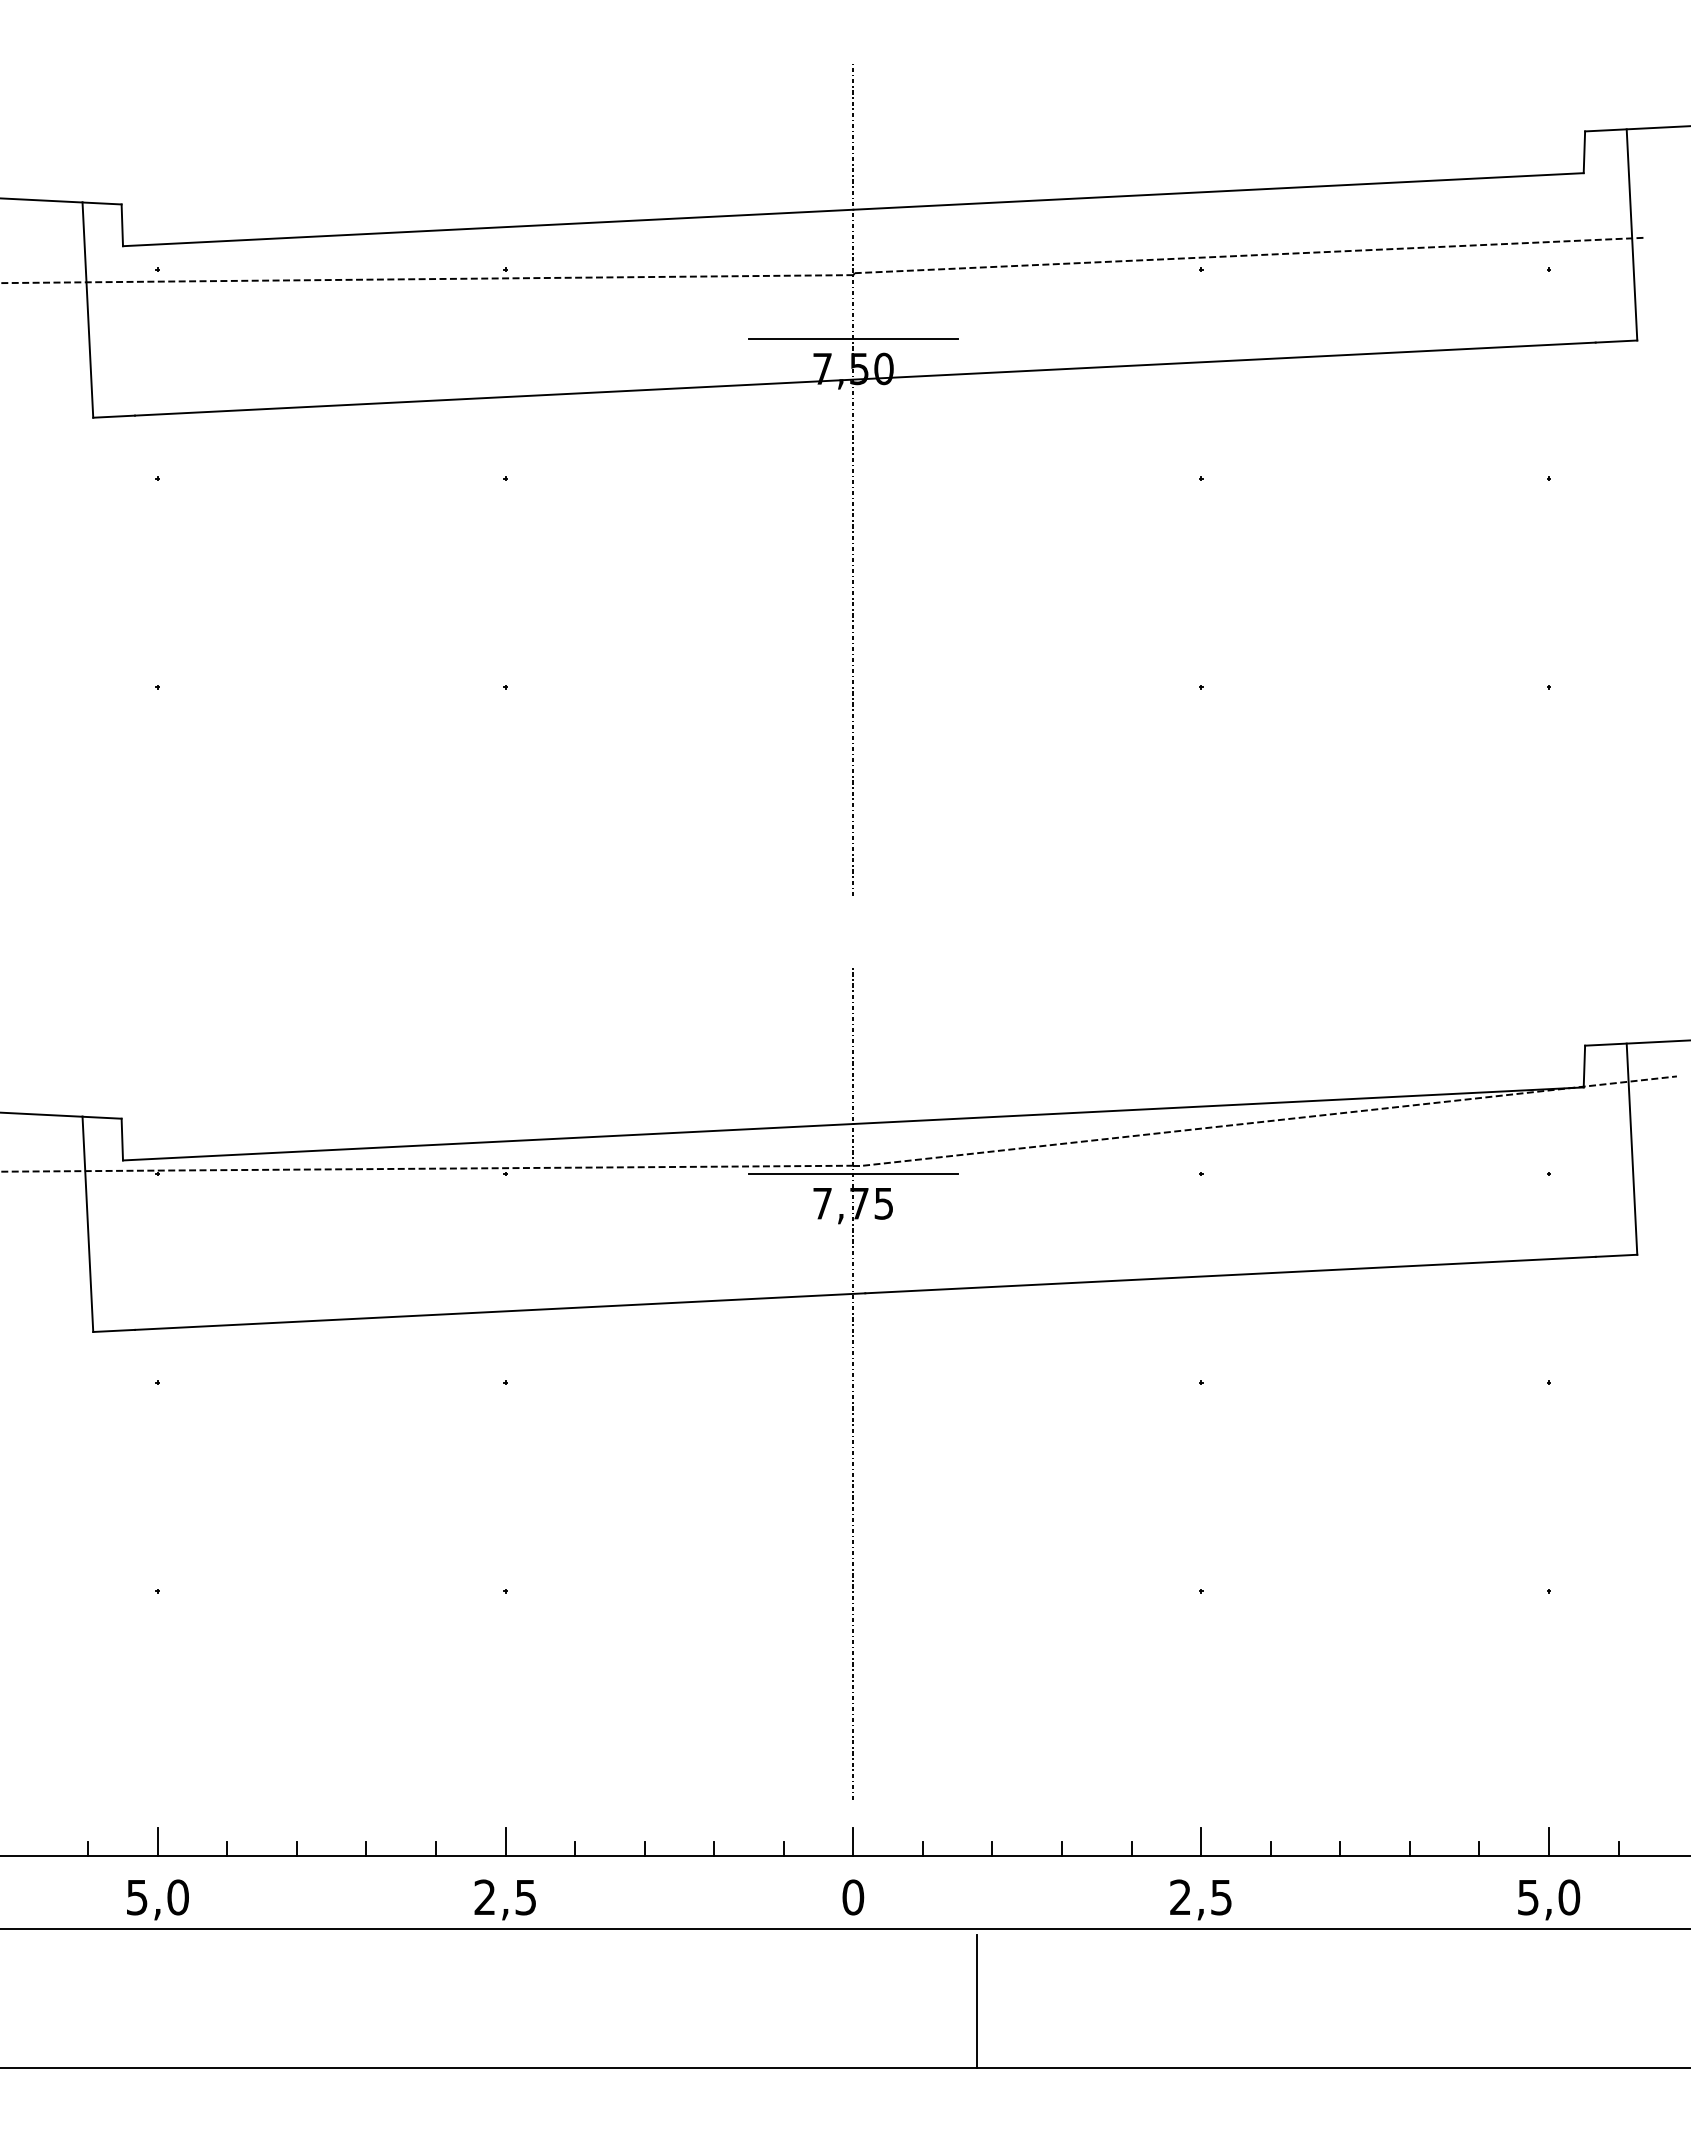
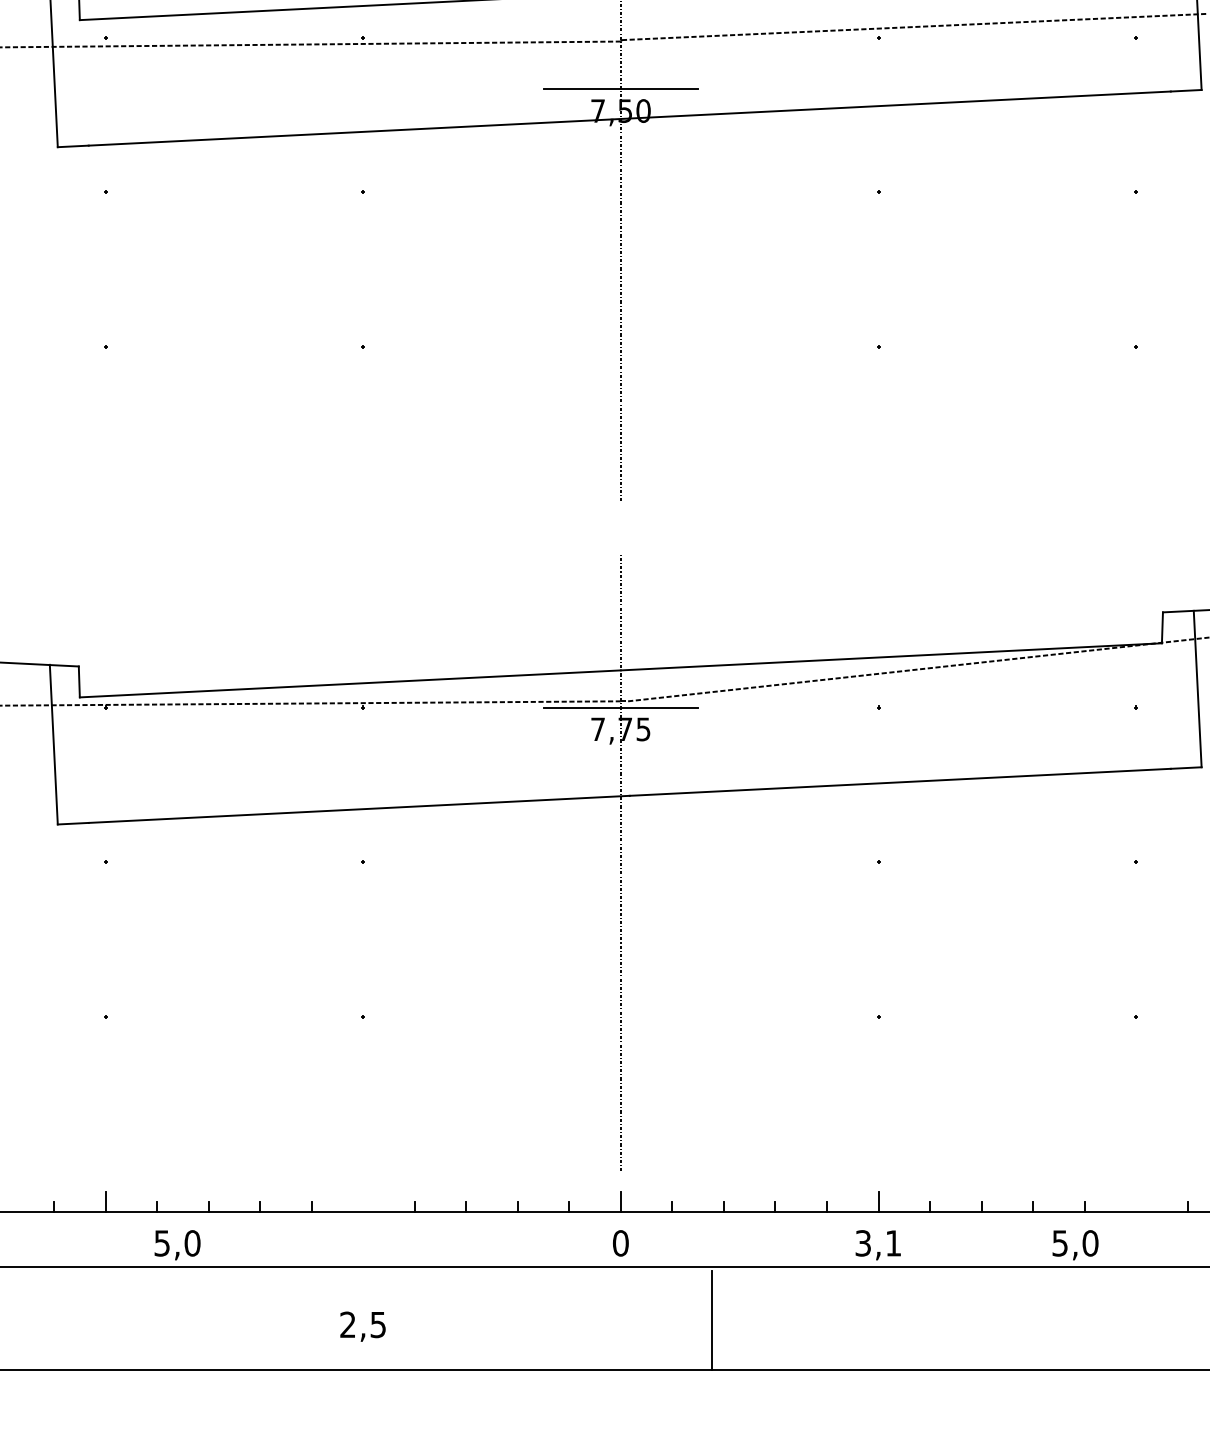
line: (505, 1841) -> (363, 1201), removed
line: (1548, 1841) -> (1135, 1201), removed
text: (1200, 1897) -> (878, 1243), 2,5 -> 3,1
text: (157, 1899) -> (177, 1244), moved
text: (504, 1899) -> (362, 1326), moved
text: (1549, 1899) -> (1075, 1244), moved

